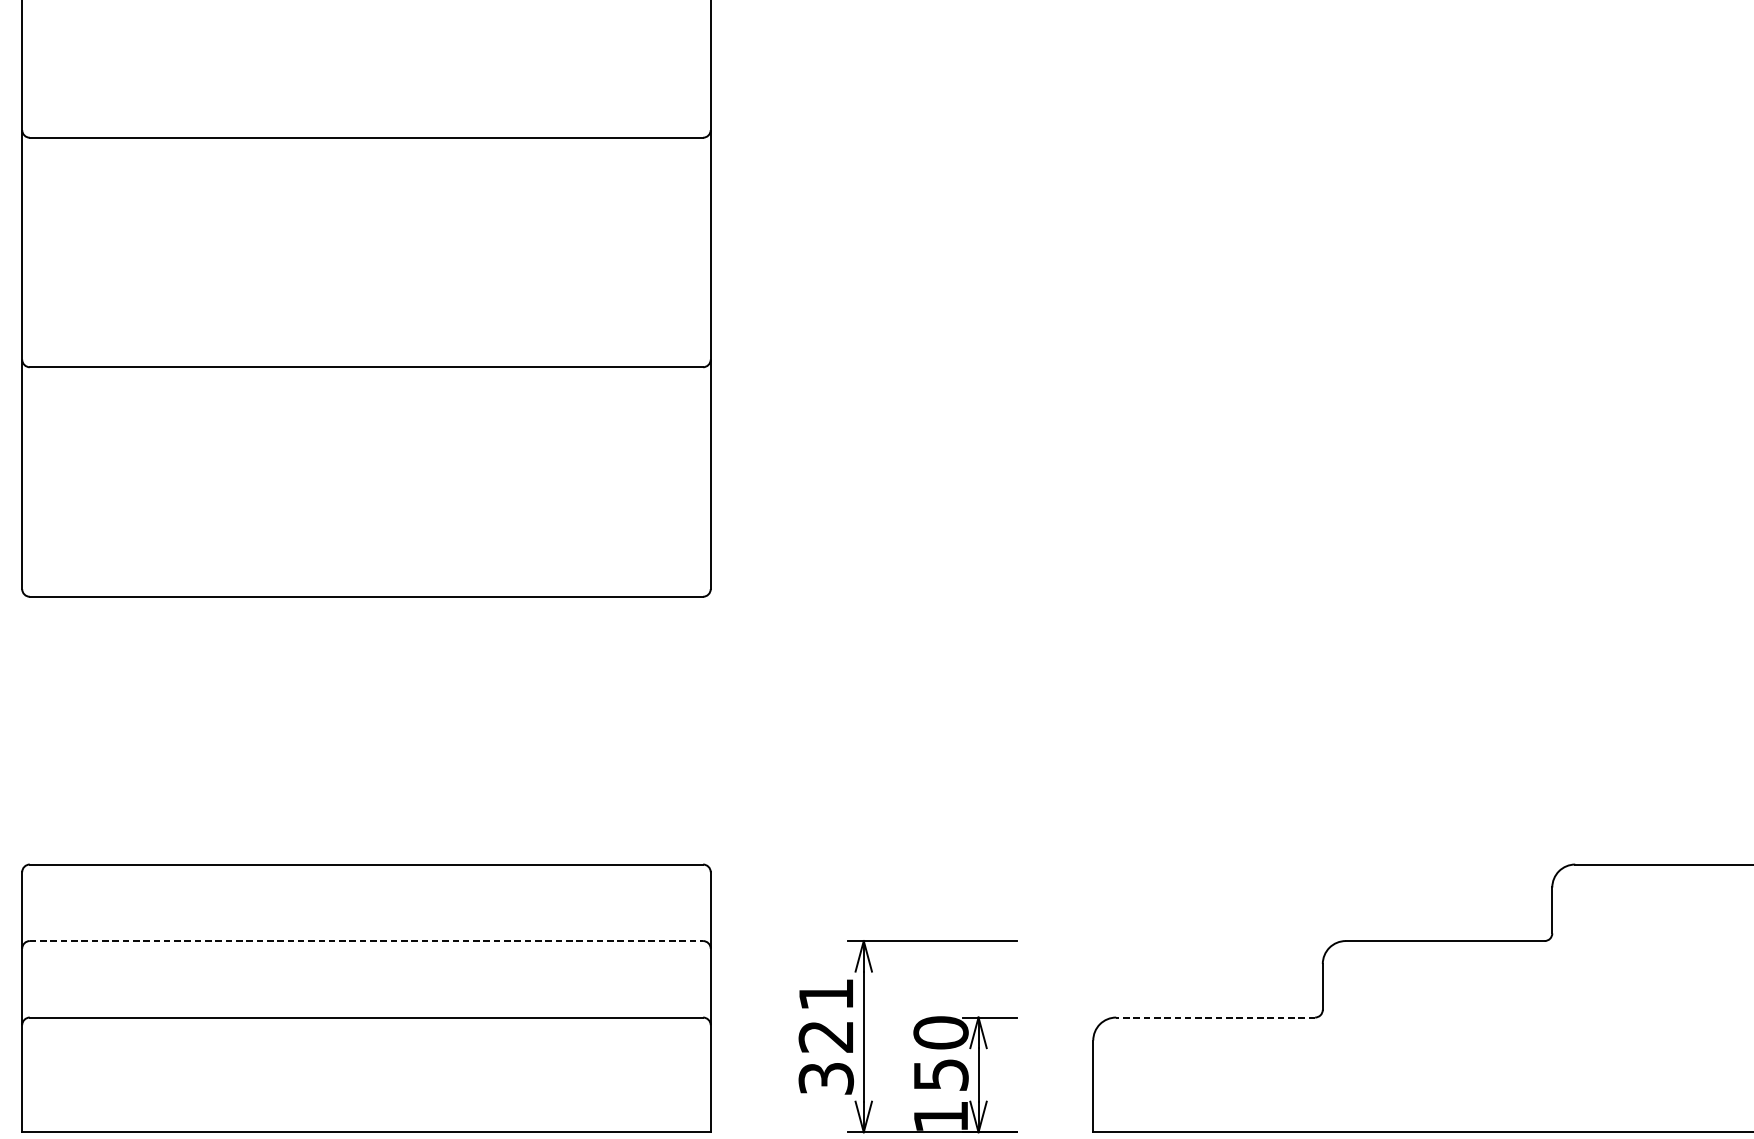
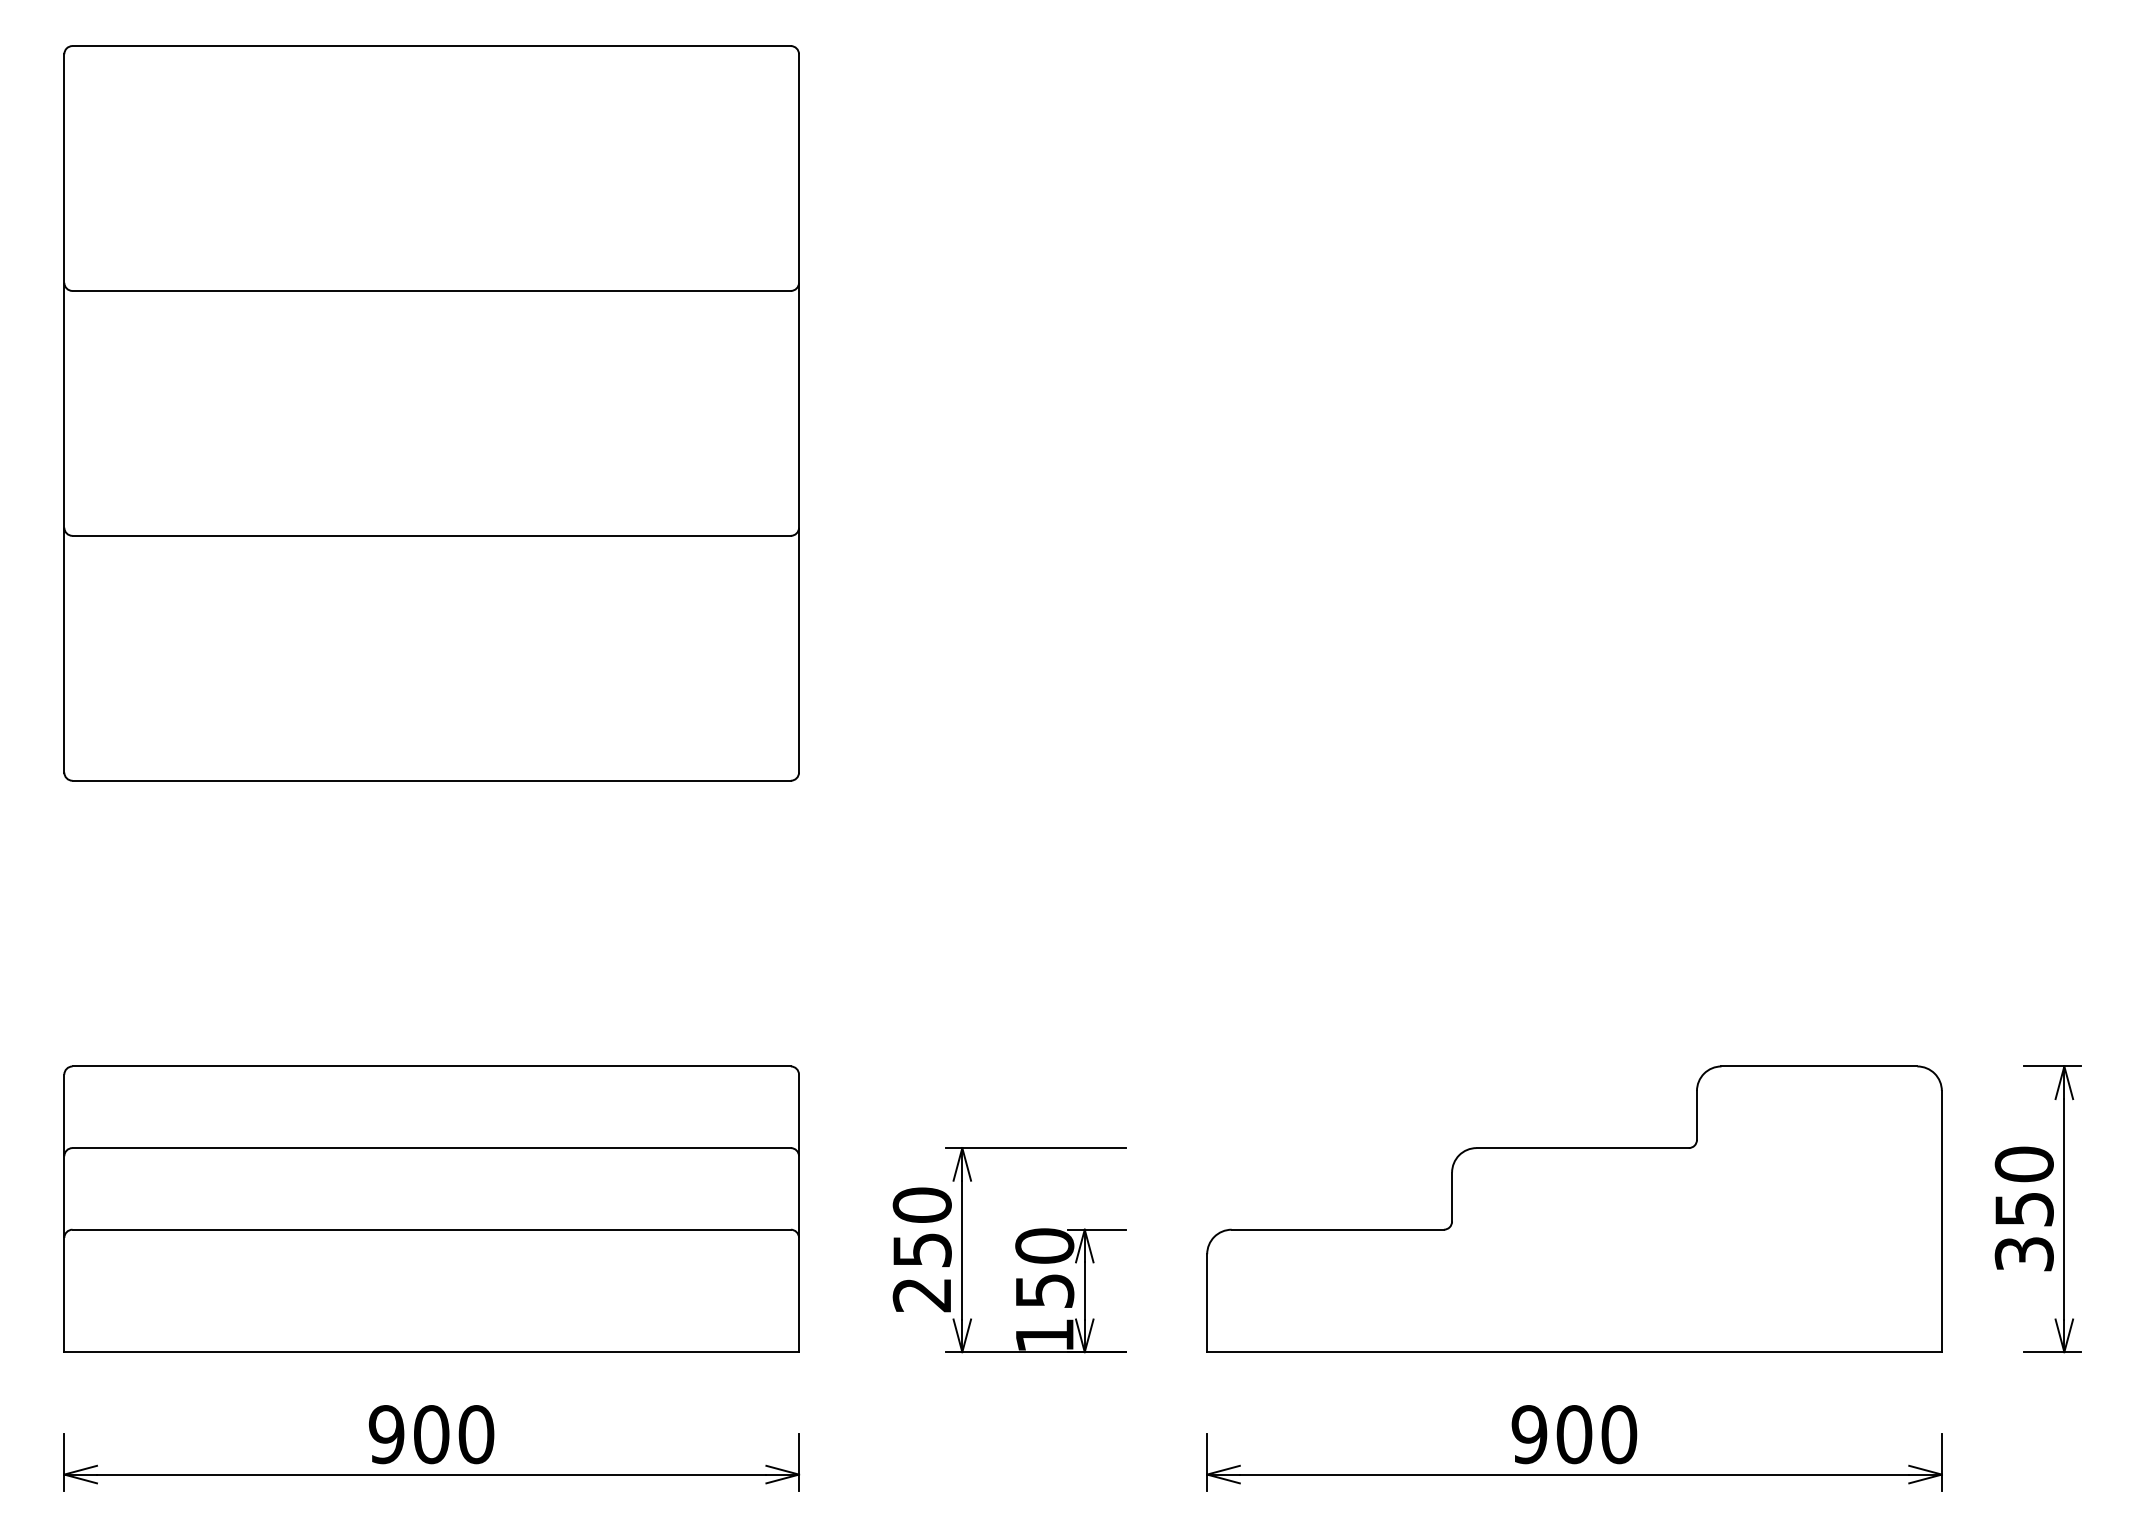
line: (367, 941) -> (432, 1148), dashed -> solid
line: (1215, 1017) -> (1337, 1229), dashed -> solid
text: (825, 1036) -> (921, 1249), 321 -> 250

